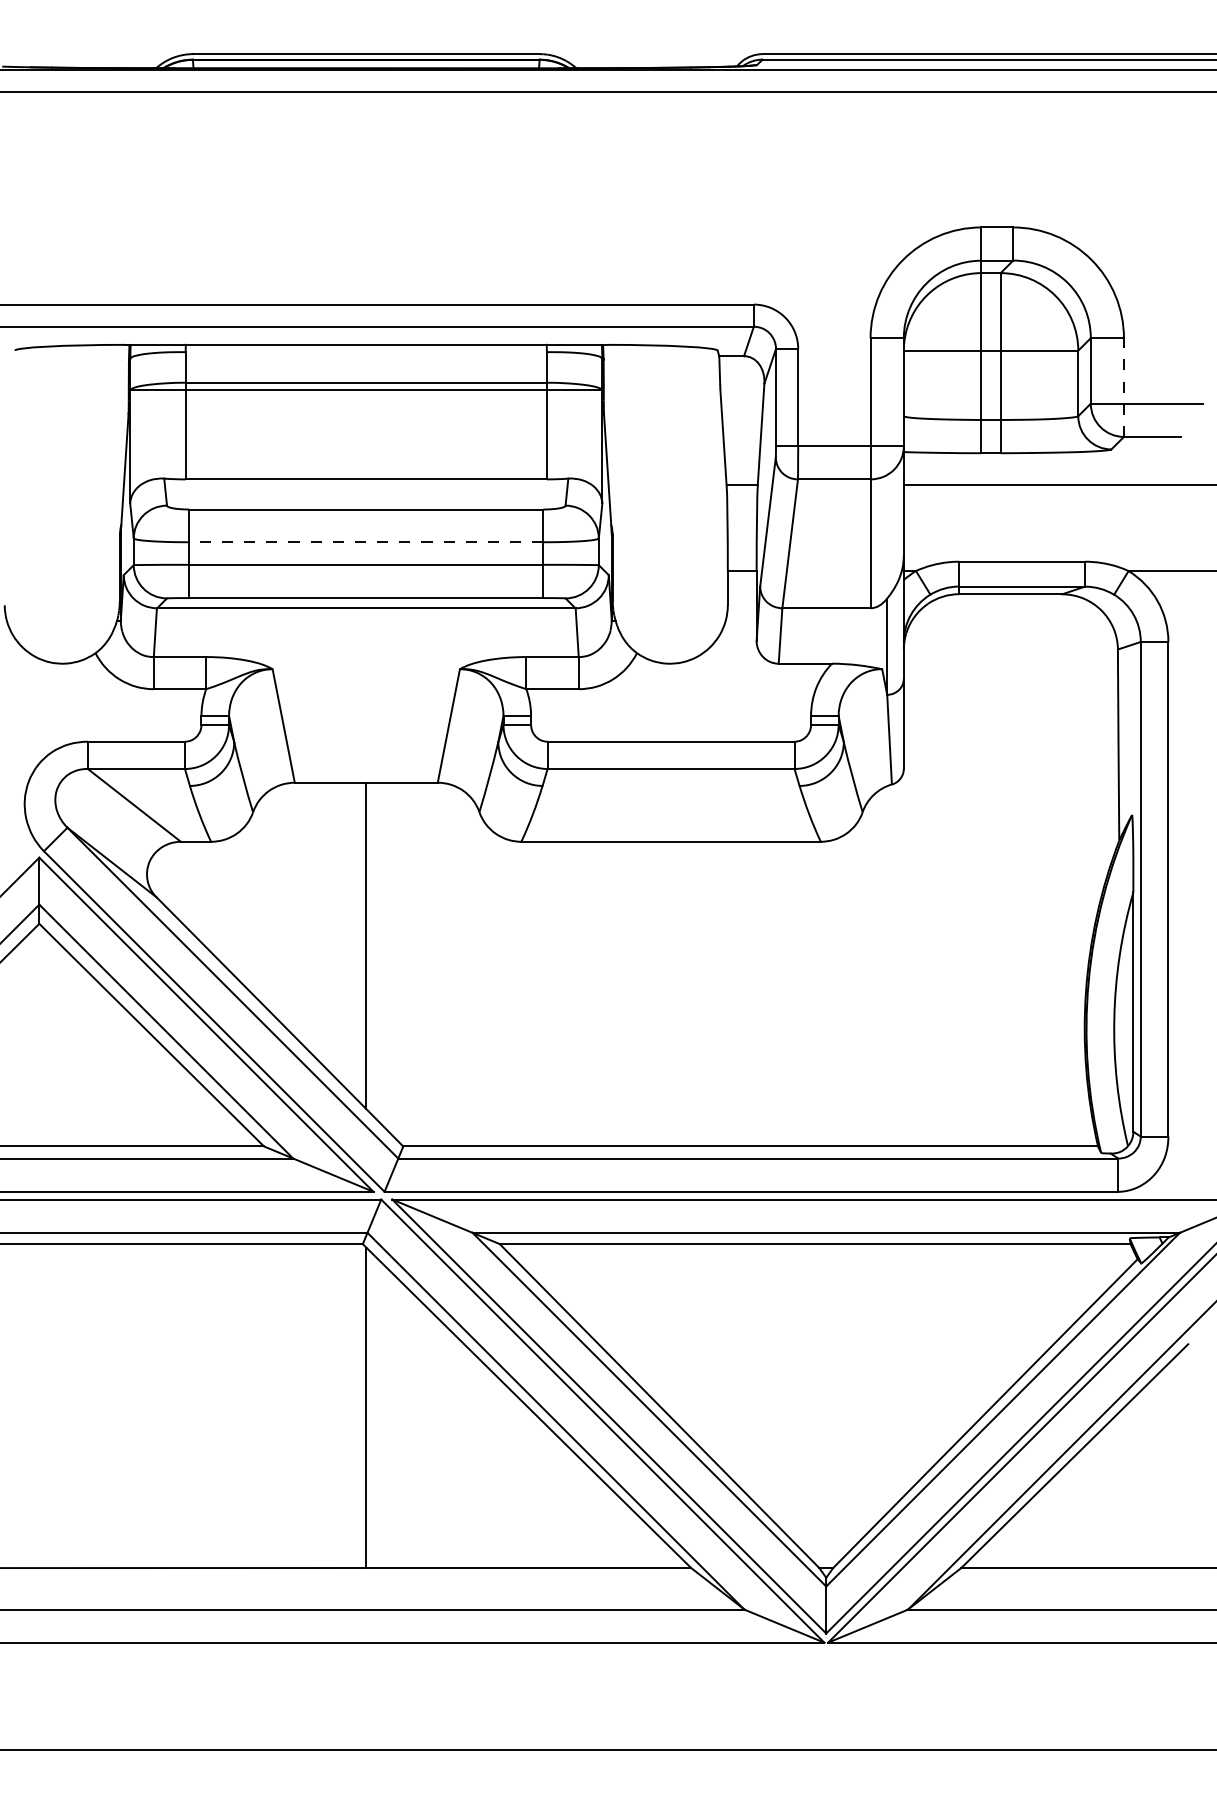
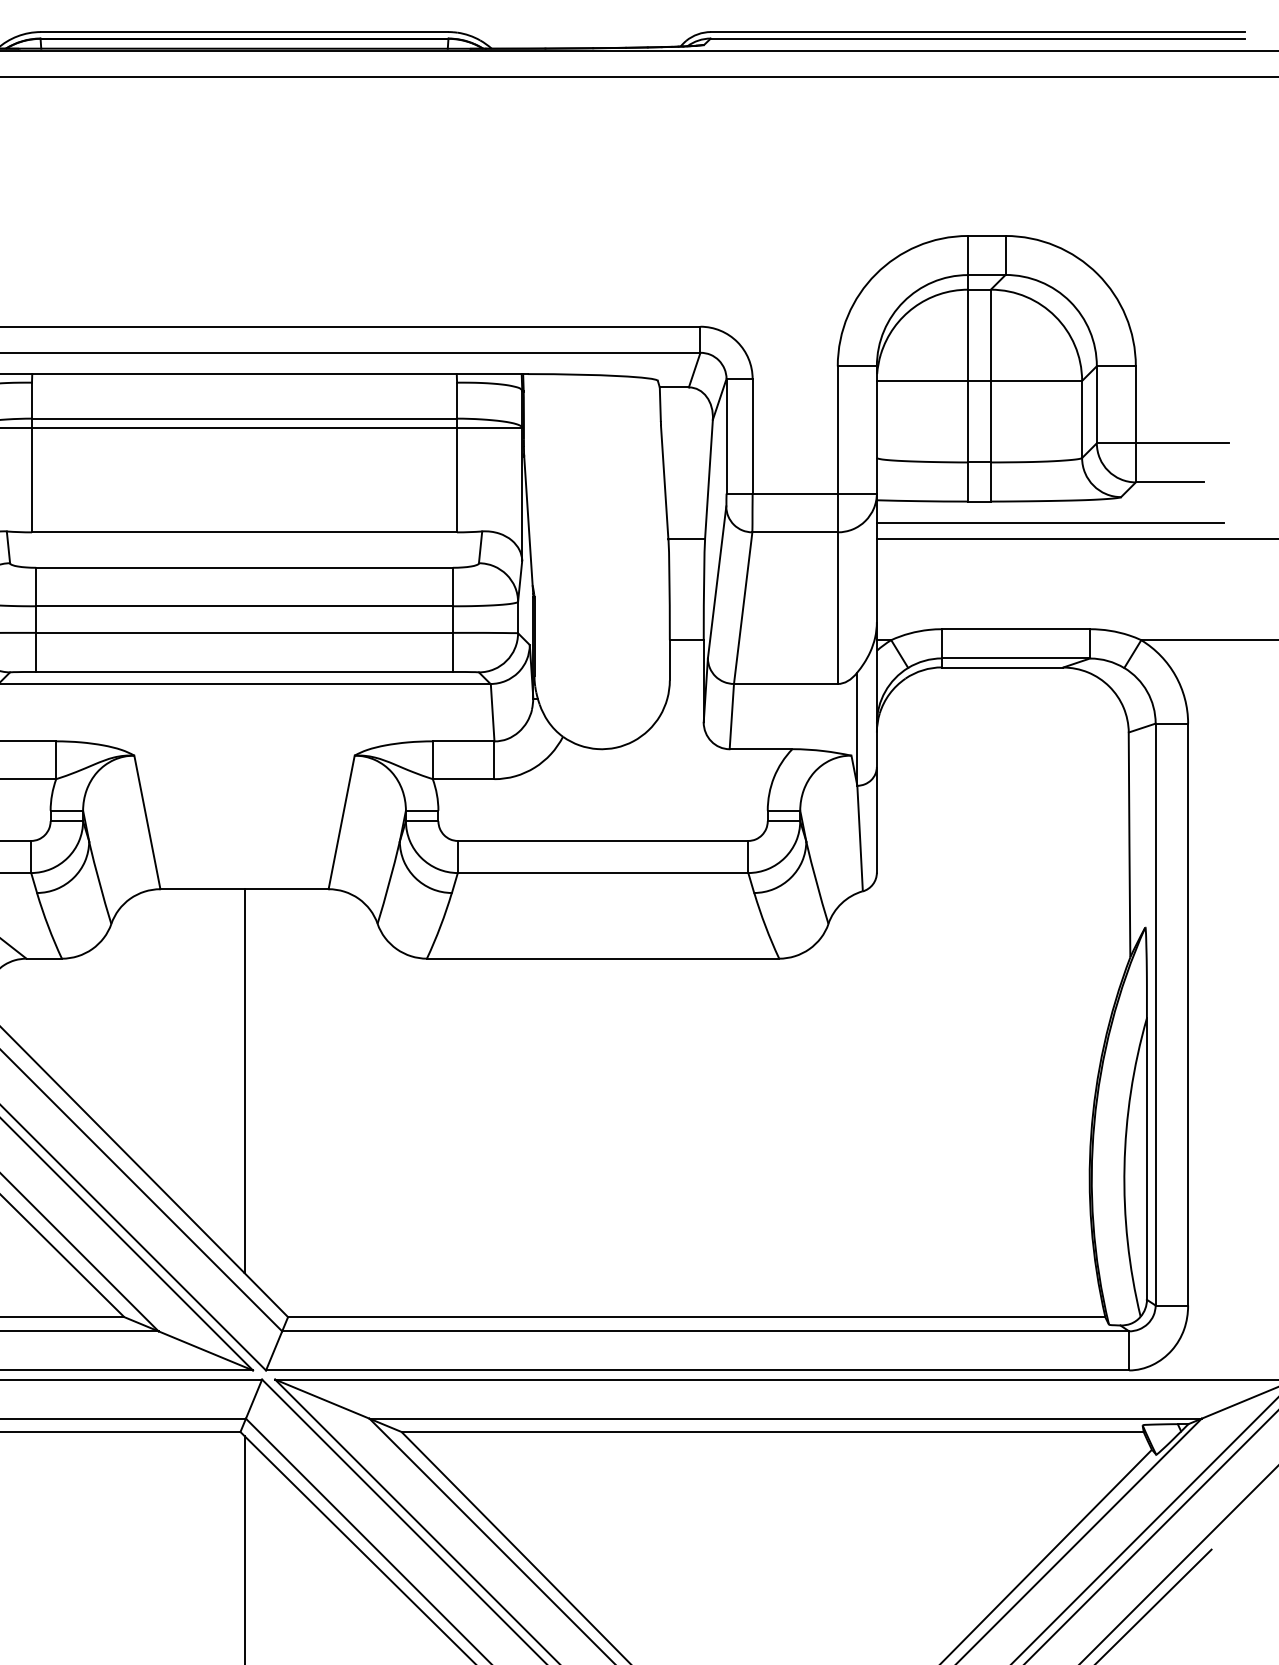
line: (1123, 387) -> (1135, 424), dashed -> solid
line: (1050, 471) -> (1049, 523), added
line: (365, 542) -> (243, 606), dashed -> solid

